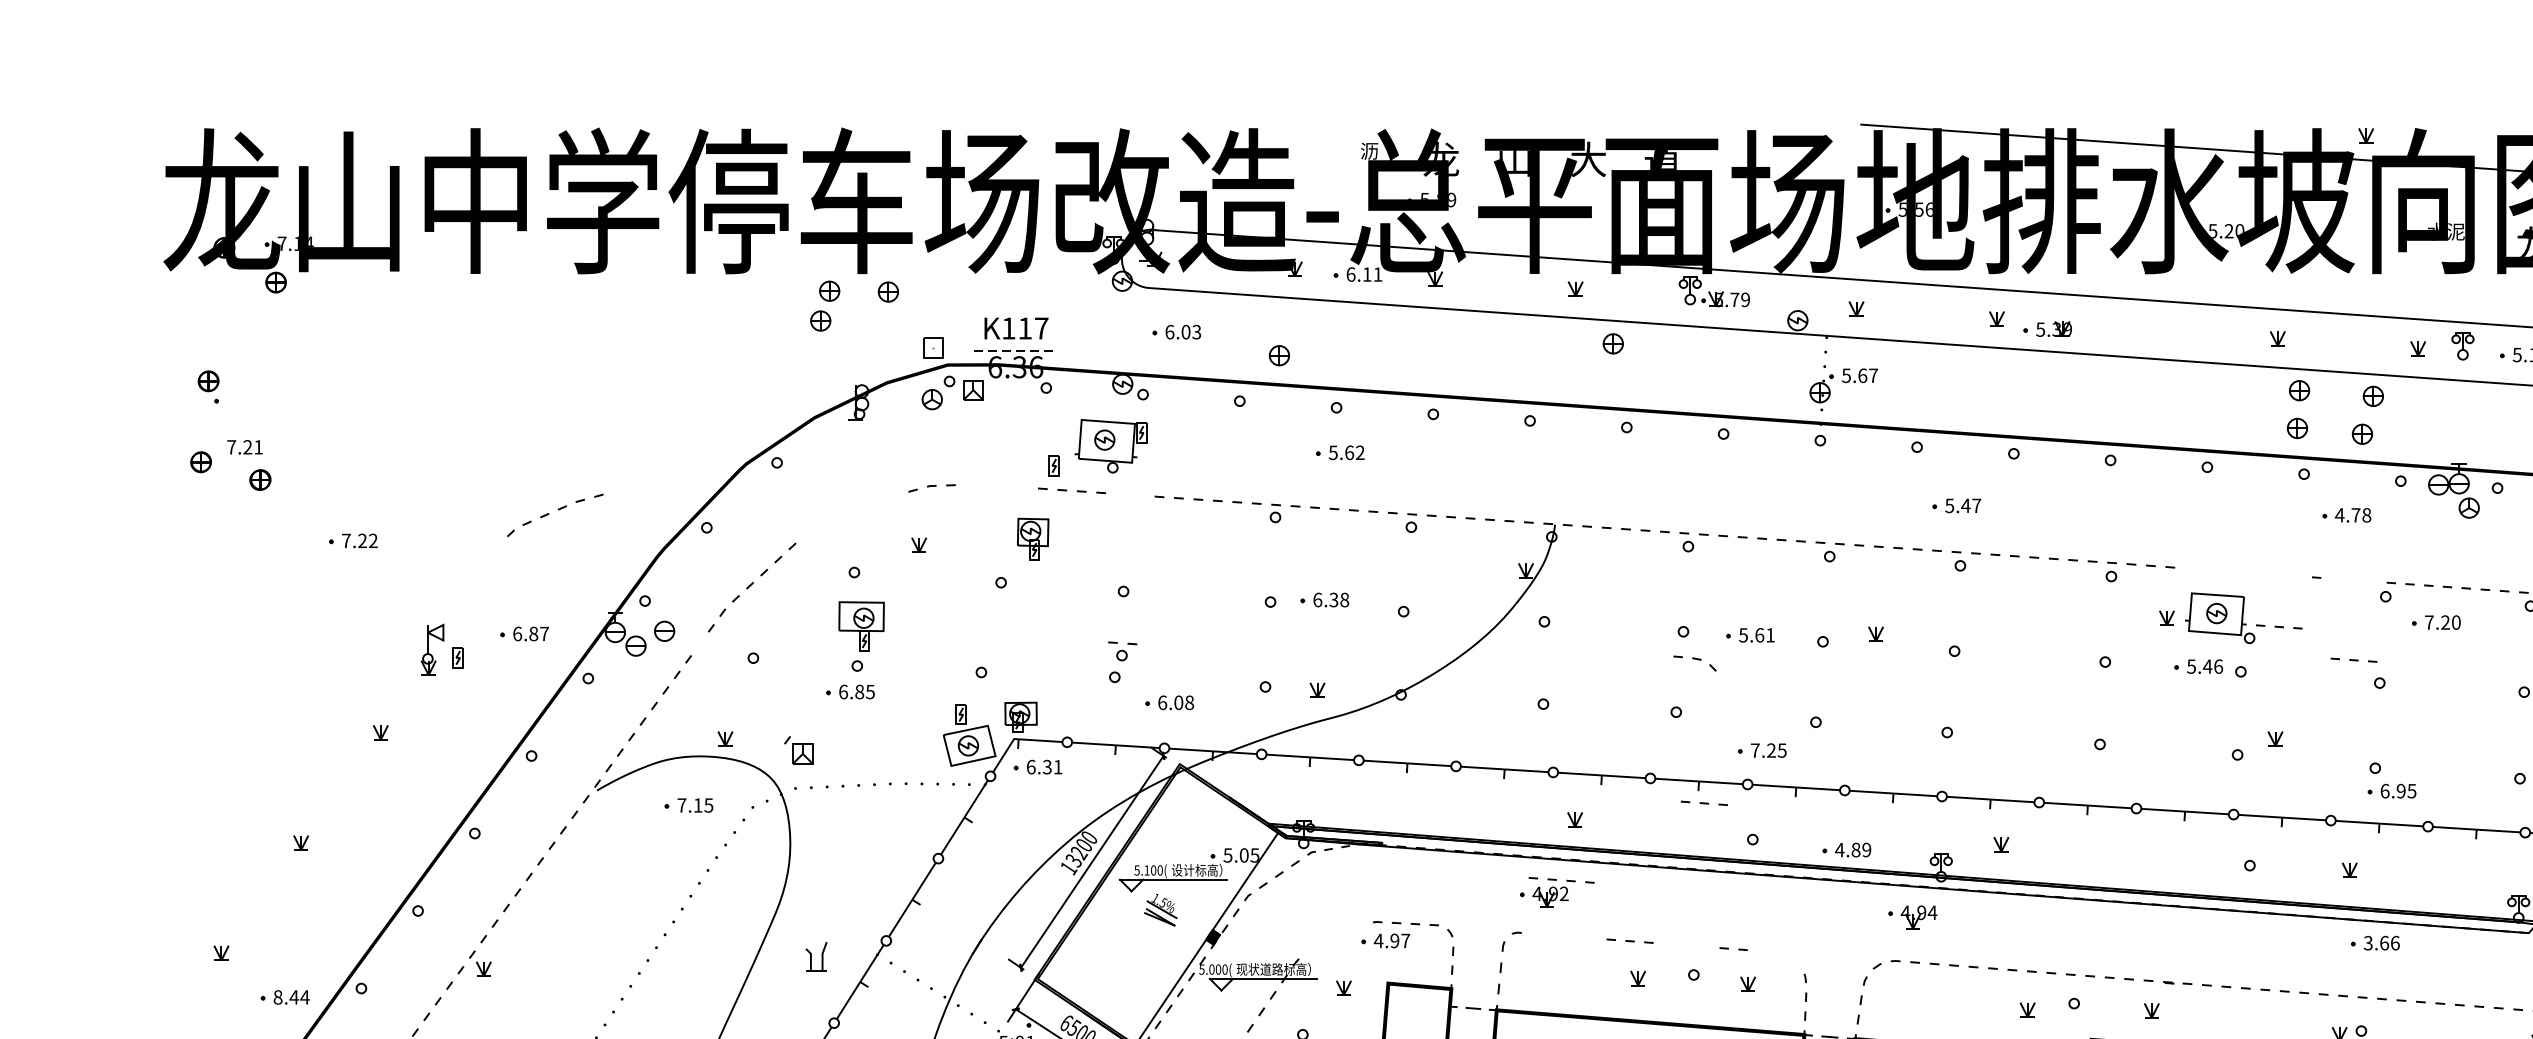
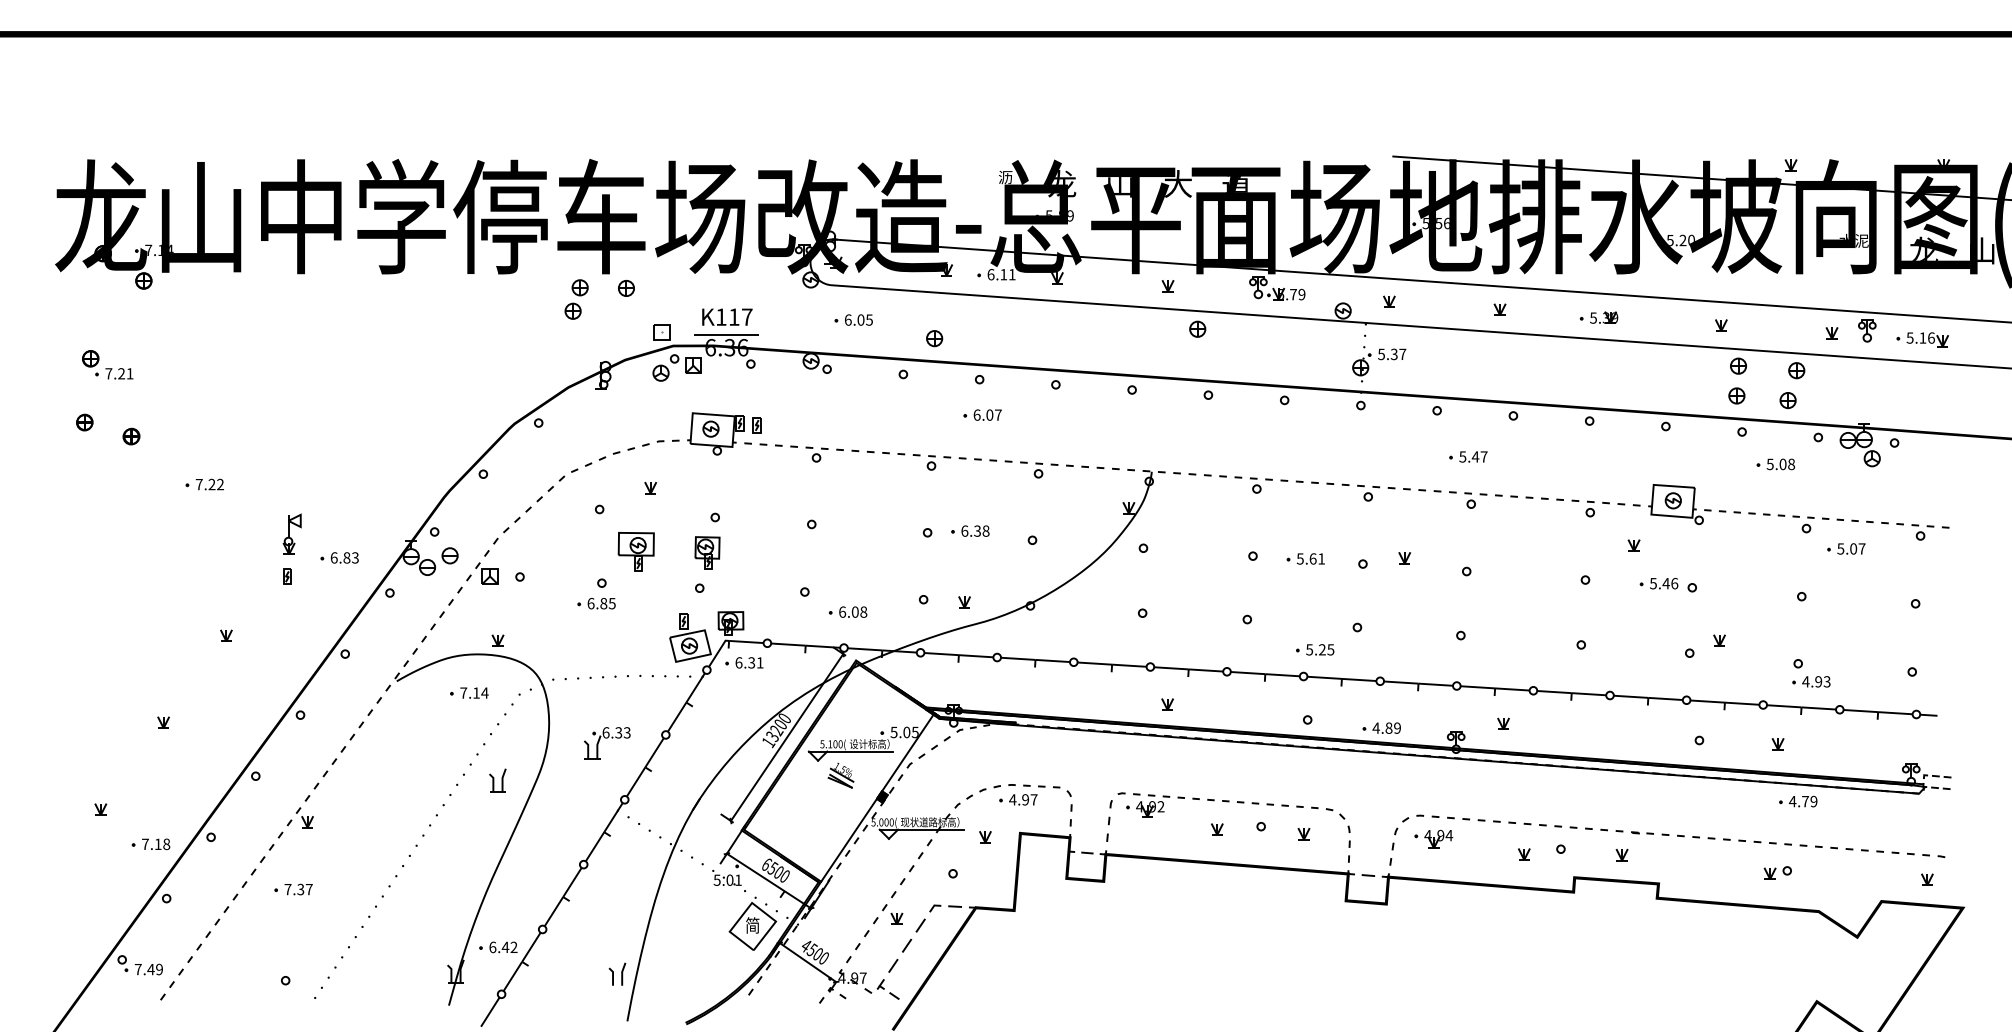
part: (2046, 328) -> (1598, 317), moved
text: (1196, 331) -> (869, 319), 6.03 -> 6.05
line: (1015, 350) -> (726, 334), dashed -> solid
text: (1861, 375) -> (1393, 354), 5.67 -> 5.37
part: (1110, 445) -> (715, 433), moved
text: (245, 446) -> (119, 373), moved
text: (1346, 451) -> (987, 414), 5.62 -> 6.07
part: (554, 515) -> (596, 464), moved
text: (2347, 515) -> (1776, 464), 4.78 -> 5.08
part: (1033, 538) -> (707, 552), moved
part: (2243, 618) -> (1694, 504), moved
text: (2442, 622) -> (1851, 548), 7.20 -> 5.07
part: (860, 625) -> (635, 551), moved
text: (544, 633) -> (355, 557), 6.87 -> 6.83
part: (431, 648) -> (291, 533), moved
part: (1121, 651) -> (816, 454), moved
part: (2354, 660) -> (1781, 515), moved
part: (1695, 662) -> (1328, 812), moved
part: (798, 750) -> (486, 573), moved
text: (1755, 750) -> (1309, 649), 7.25 -> 5.25
text: (2398, 790) -> (1816, 681), 6.95 -> 4.93
part: (1704, 803) -> (1255, 803), moved
text: (708, 804) -> (484, 692), 7.15 -> 7.14
part: (864, 869) -> (607, 743), added
part: (1557, 892) -> (1155, 805), moved
part: (1912, 916) -> (1433, 838), moved
part: (1333, 936) -> (977, 796), added
text: (2380, 943) -> (1802, 801), 3.66 -> 4.79
part: (816, 957) -> (497, 780), moved
text: (292, 997) -> (156, 844), 8.44 -> 7.18

